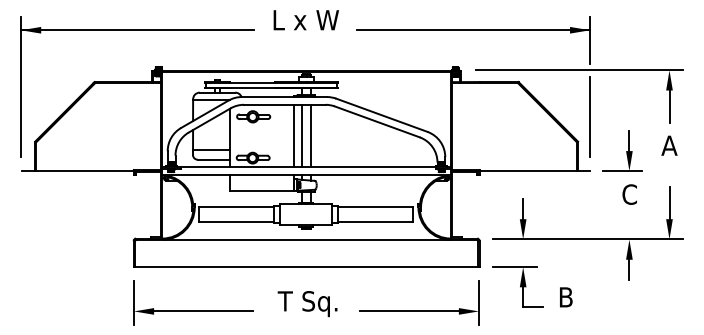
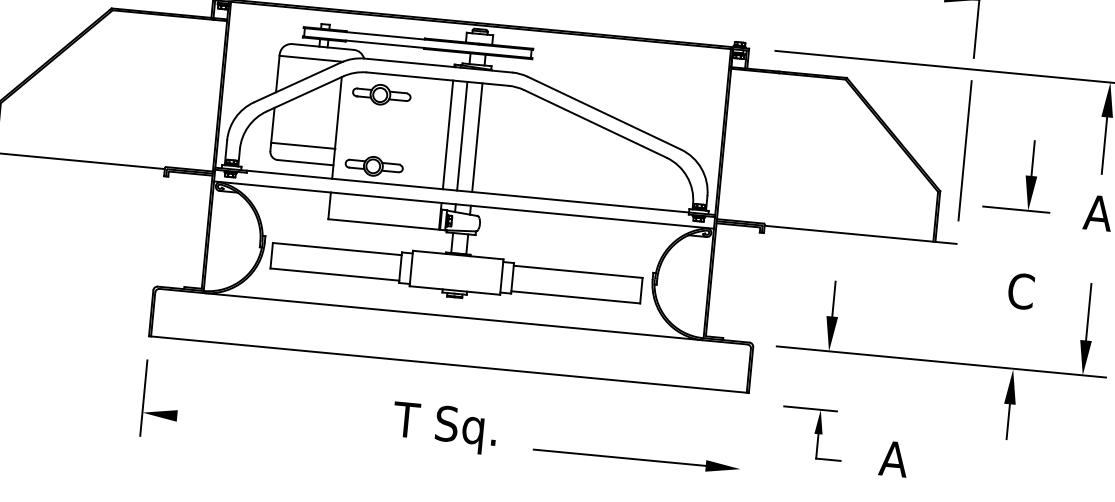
part: (622, 150) -> (1019, 173), moved
part: (517, 286) -> (811, 432), size x0.7
text: (565, 297) -> (892, 459), B -> A
line: (478, 302) -> (741, 453), removed
line: (203, 311) -> (262, 424), removed

